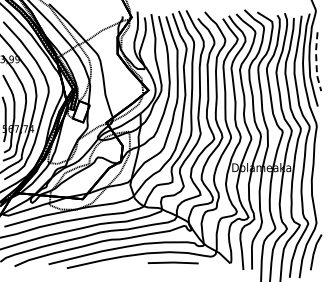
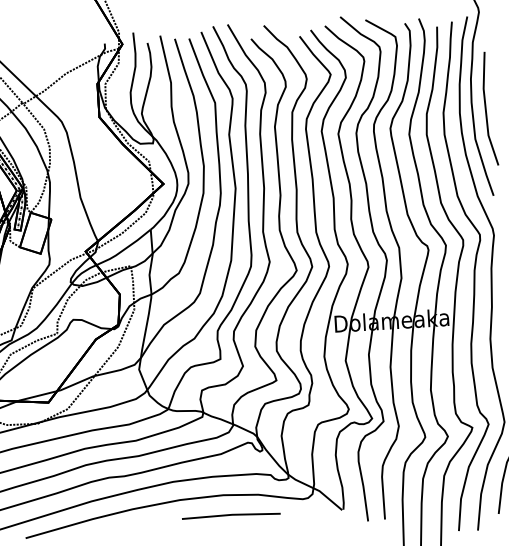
line: (316, 61) -> (485, 108), dashed -> solid

